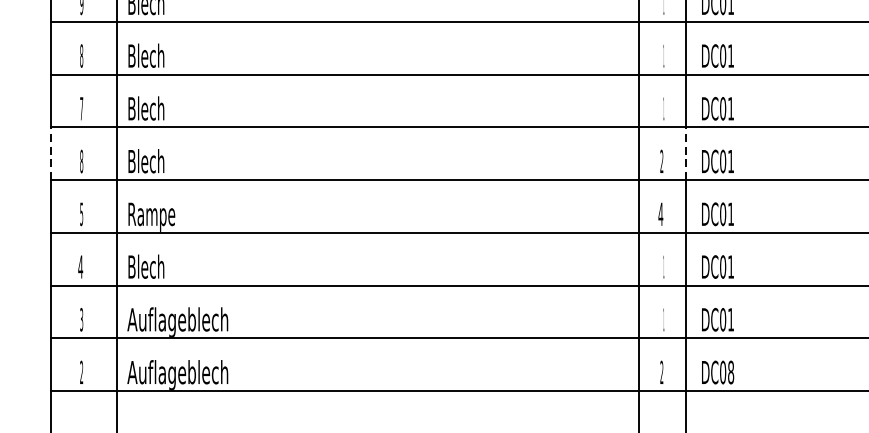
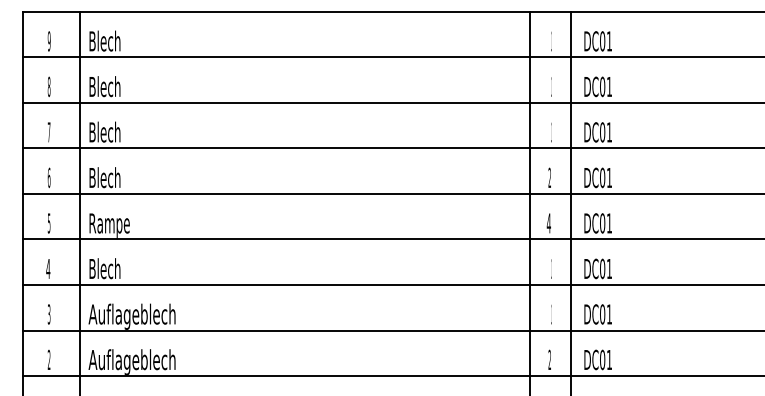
line: (50, 154) -> (22, 171), dashed -> solid
line: (685, 154) -> (570, 171), dashed -> solid
text: (80, 161) -> (48, 177), 8 -> 6
text: (731, 371) -> (609, 359), DC08 -> DC01

